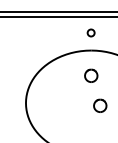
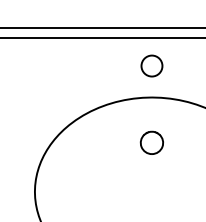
circle: (90, 32) -> (150, 65), size x1.67
part: (100, 105) -> (168, 196), removed

